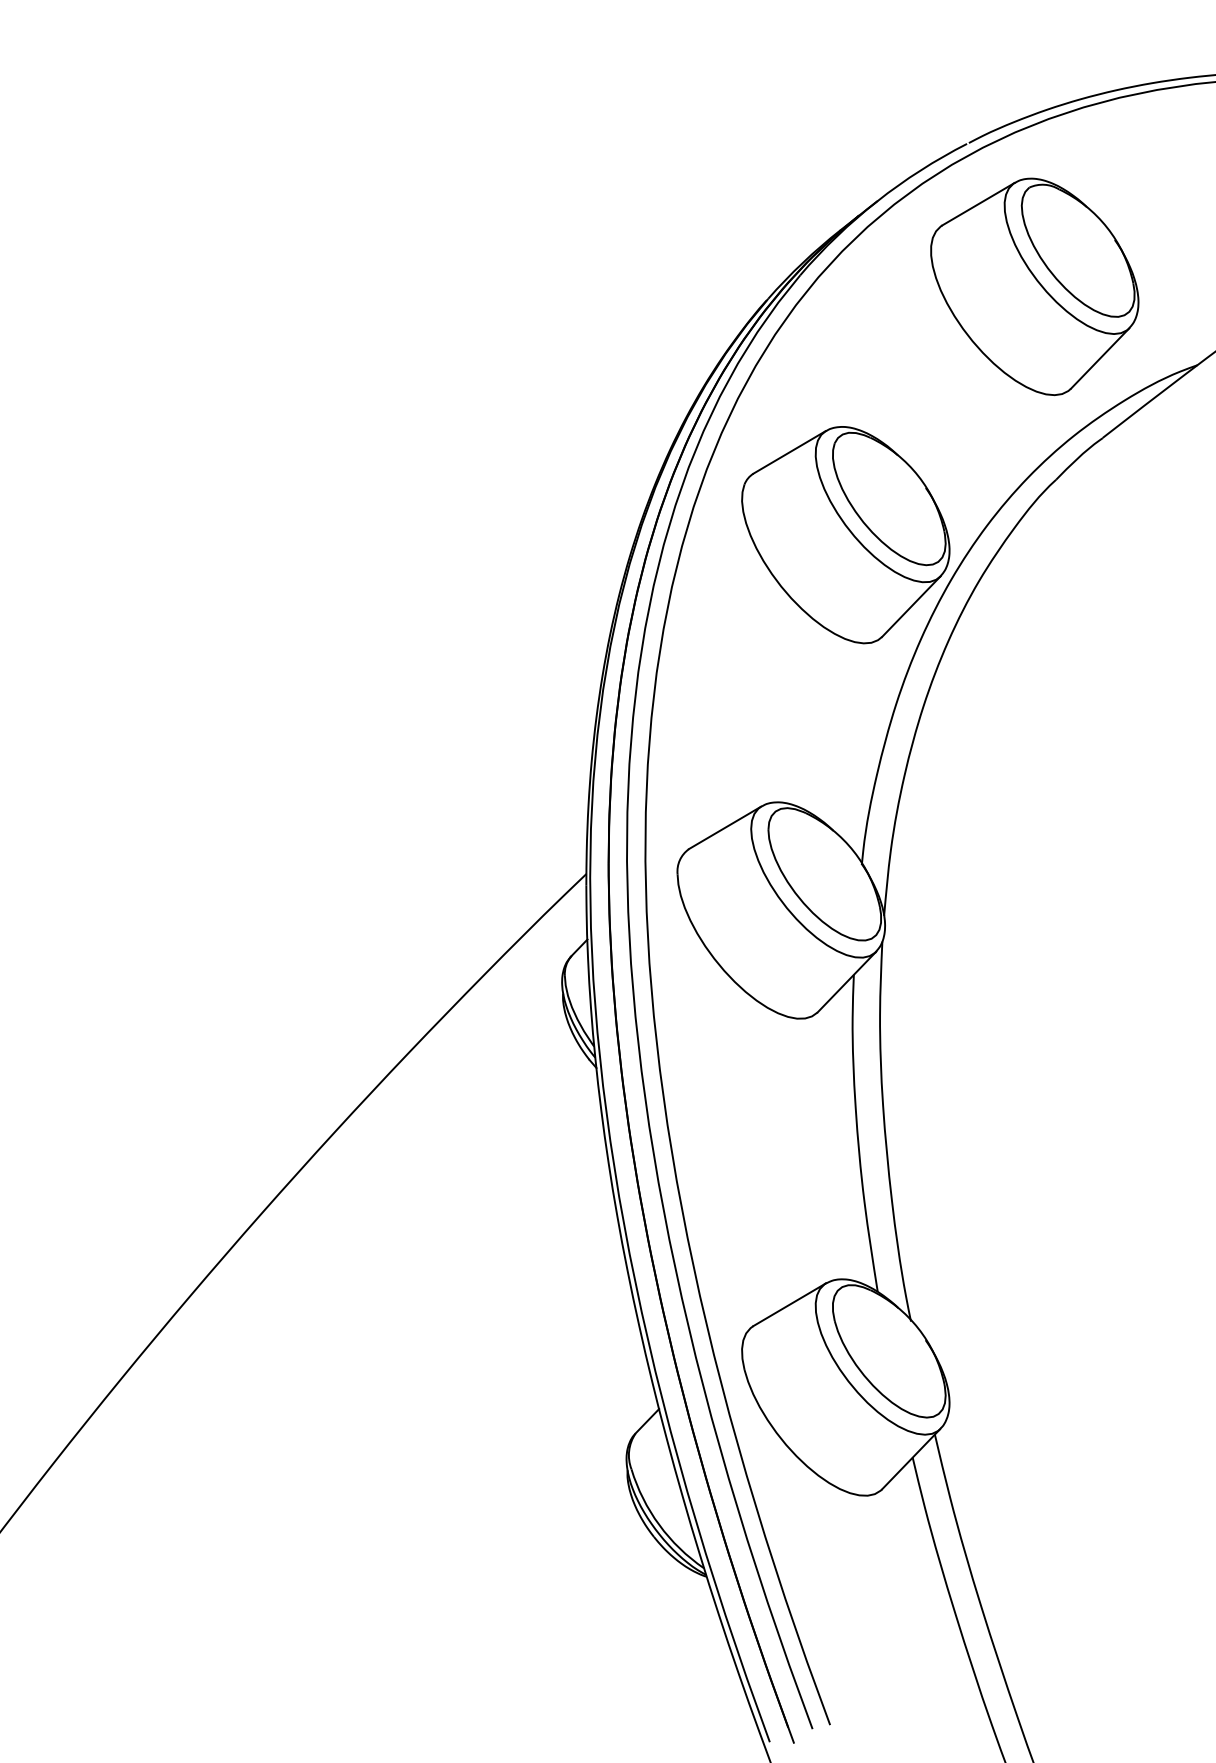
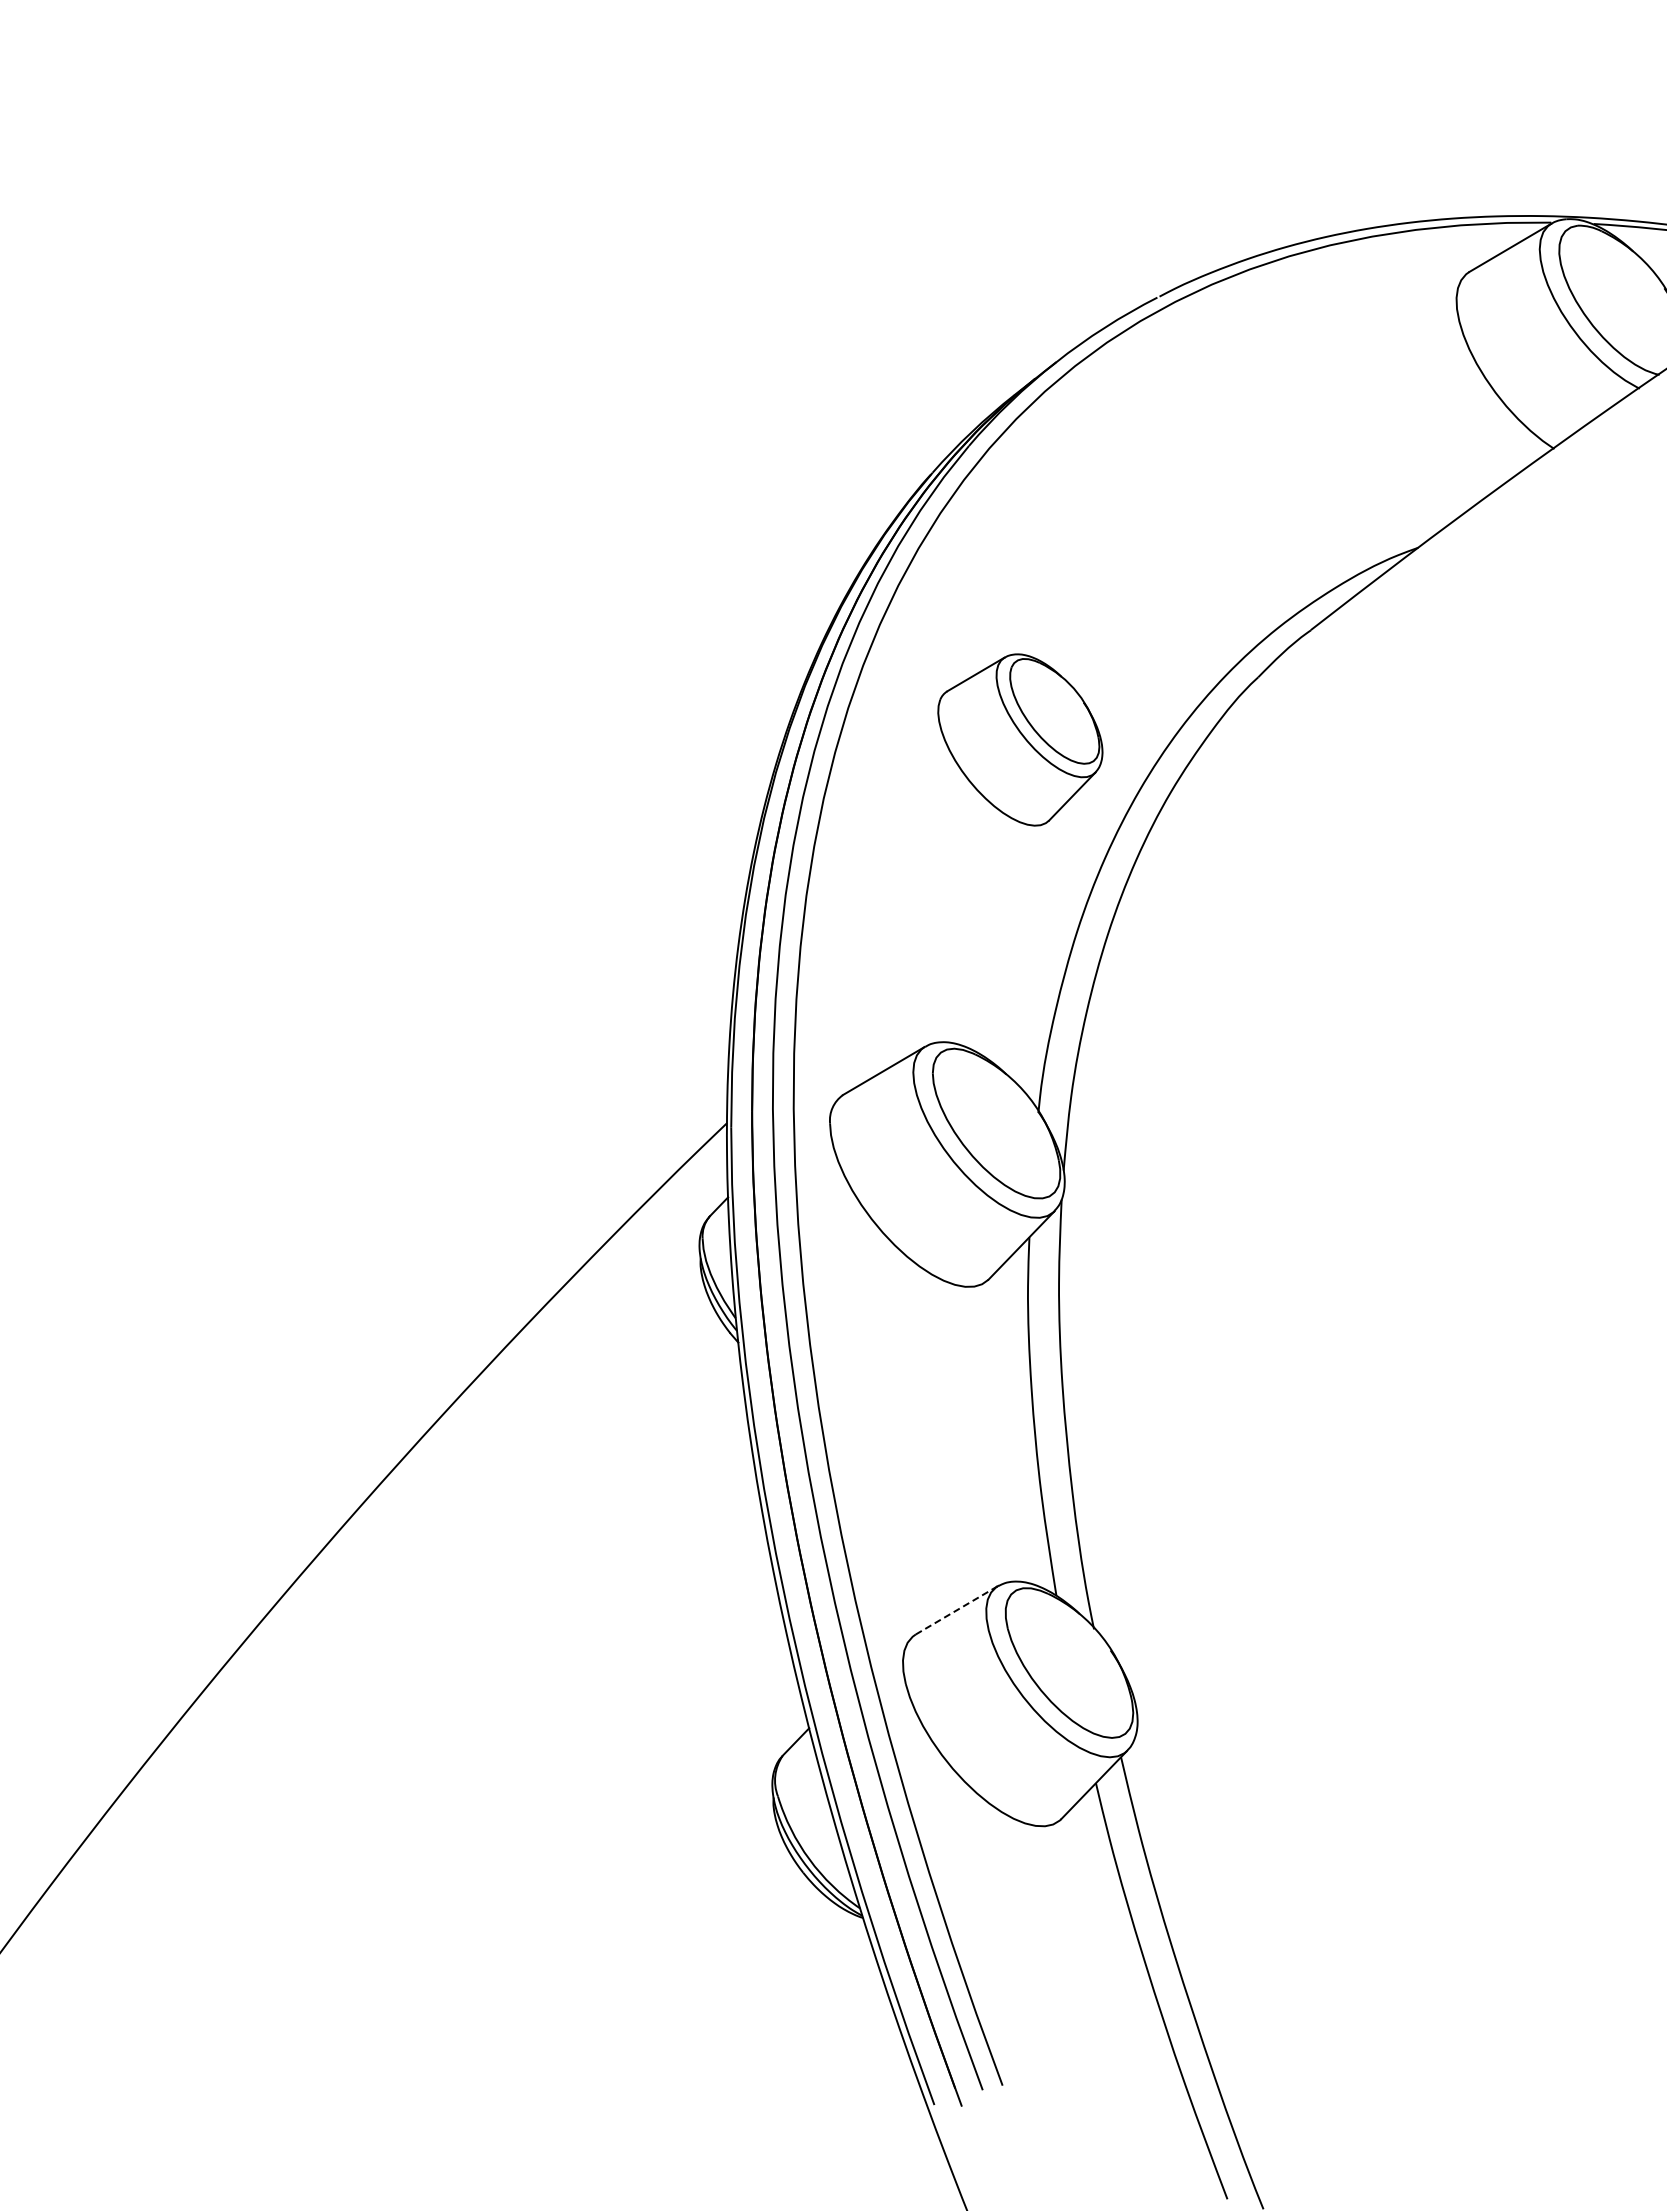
part: (1035, 287) -> (1234, 459), removed
part: (845, 534) -> (1020, 739), size x0.7
line: (789, 1304) -> (956, 1610), solid -> dashed

